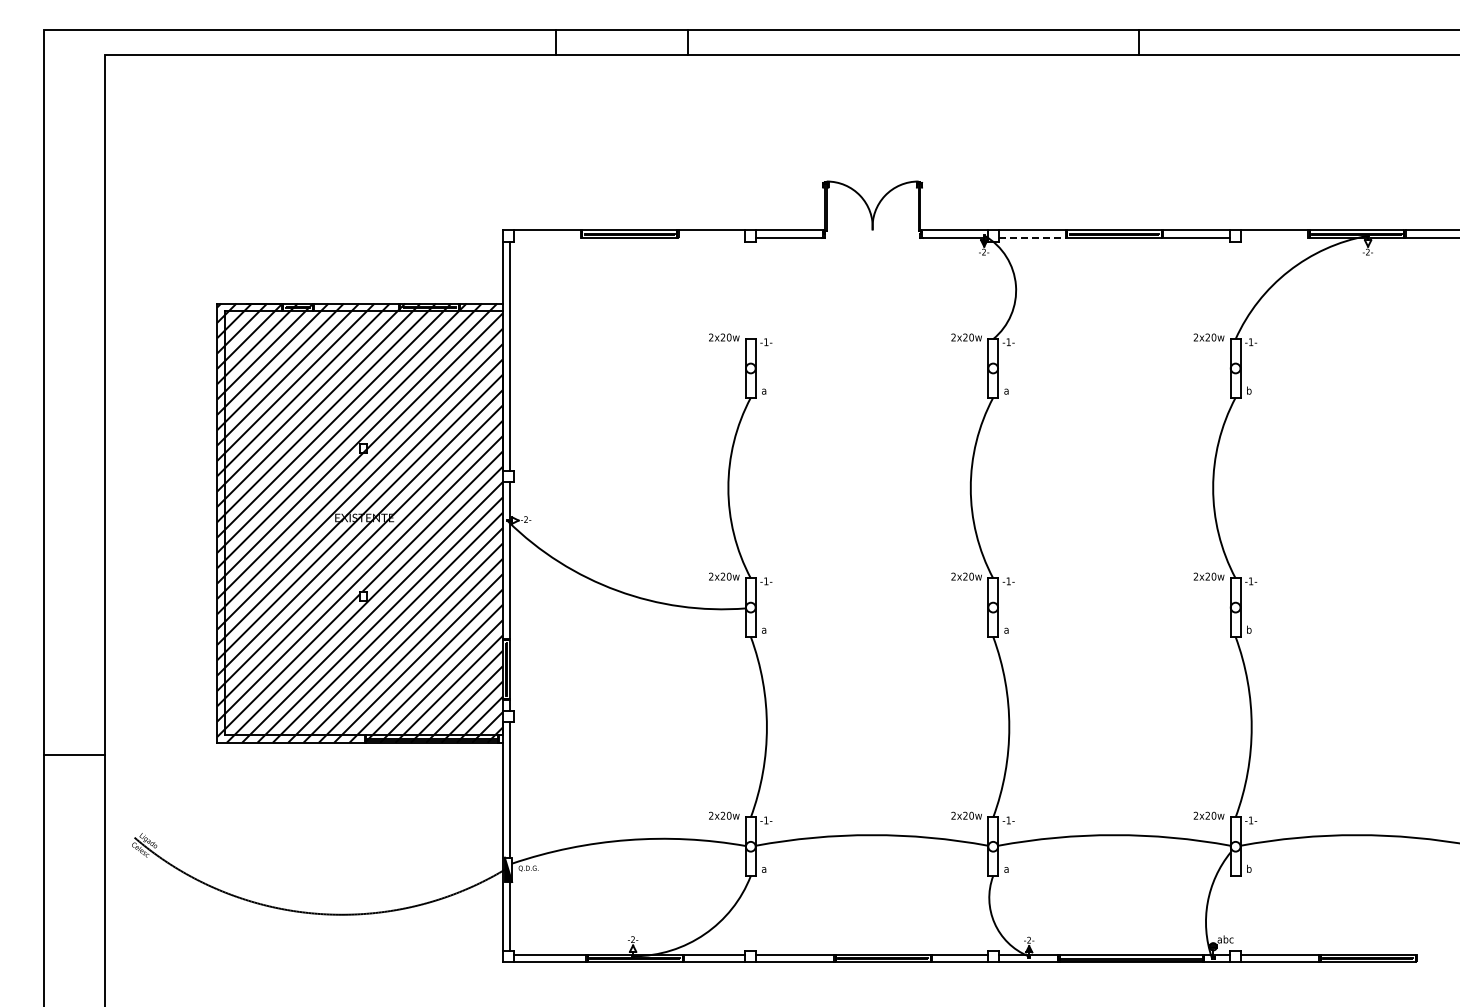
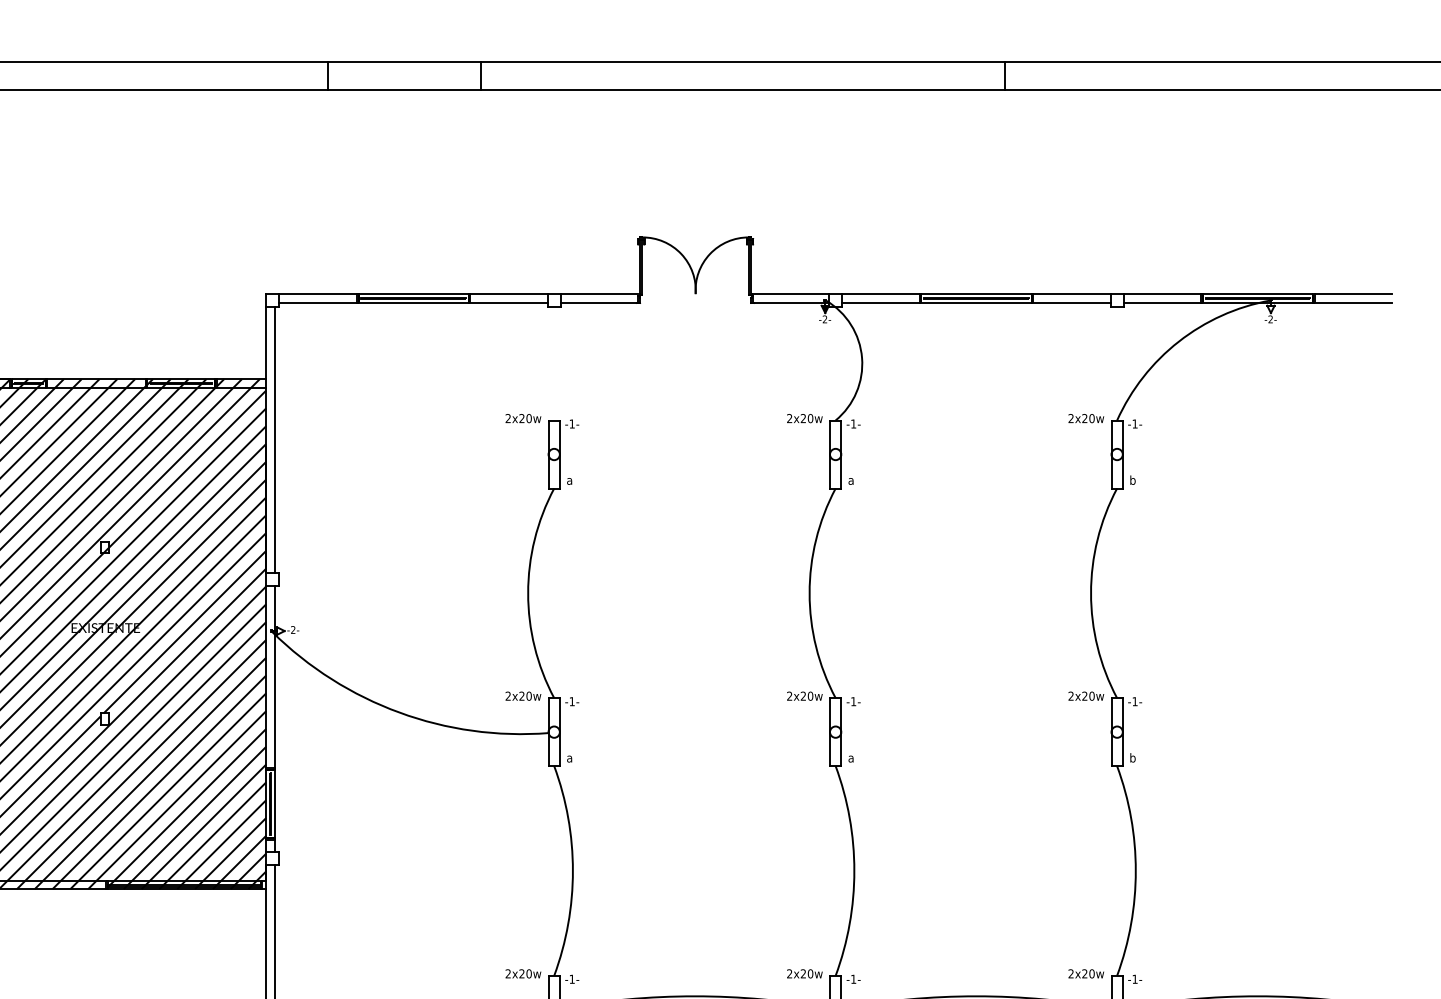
line: (547, 237) -> (318, 302), added
line: (711, 237) -> (508, 302), added
line: (1032, 237) -> (881, 302), dashed -> solid
line: (1274, 237) -> (1162, 302), added

